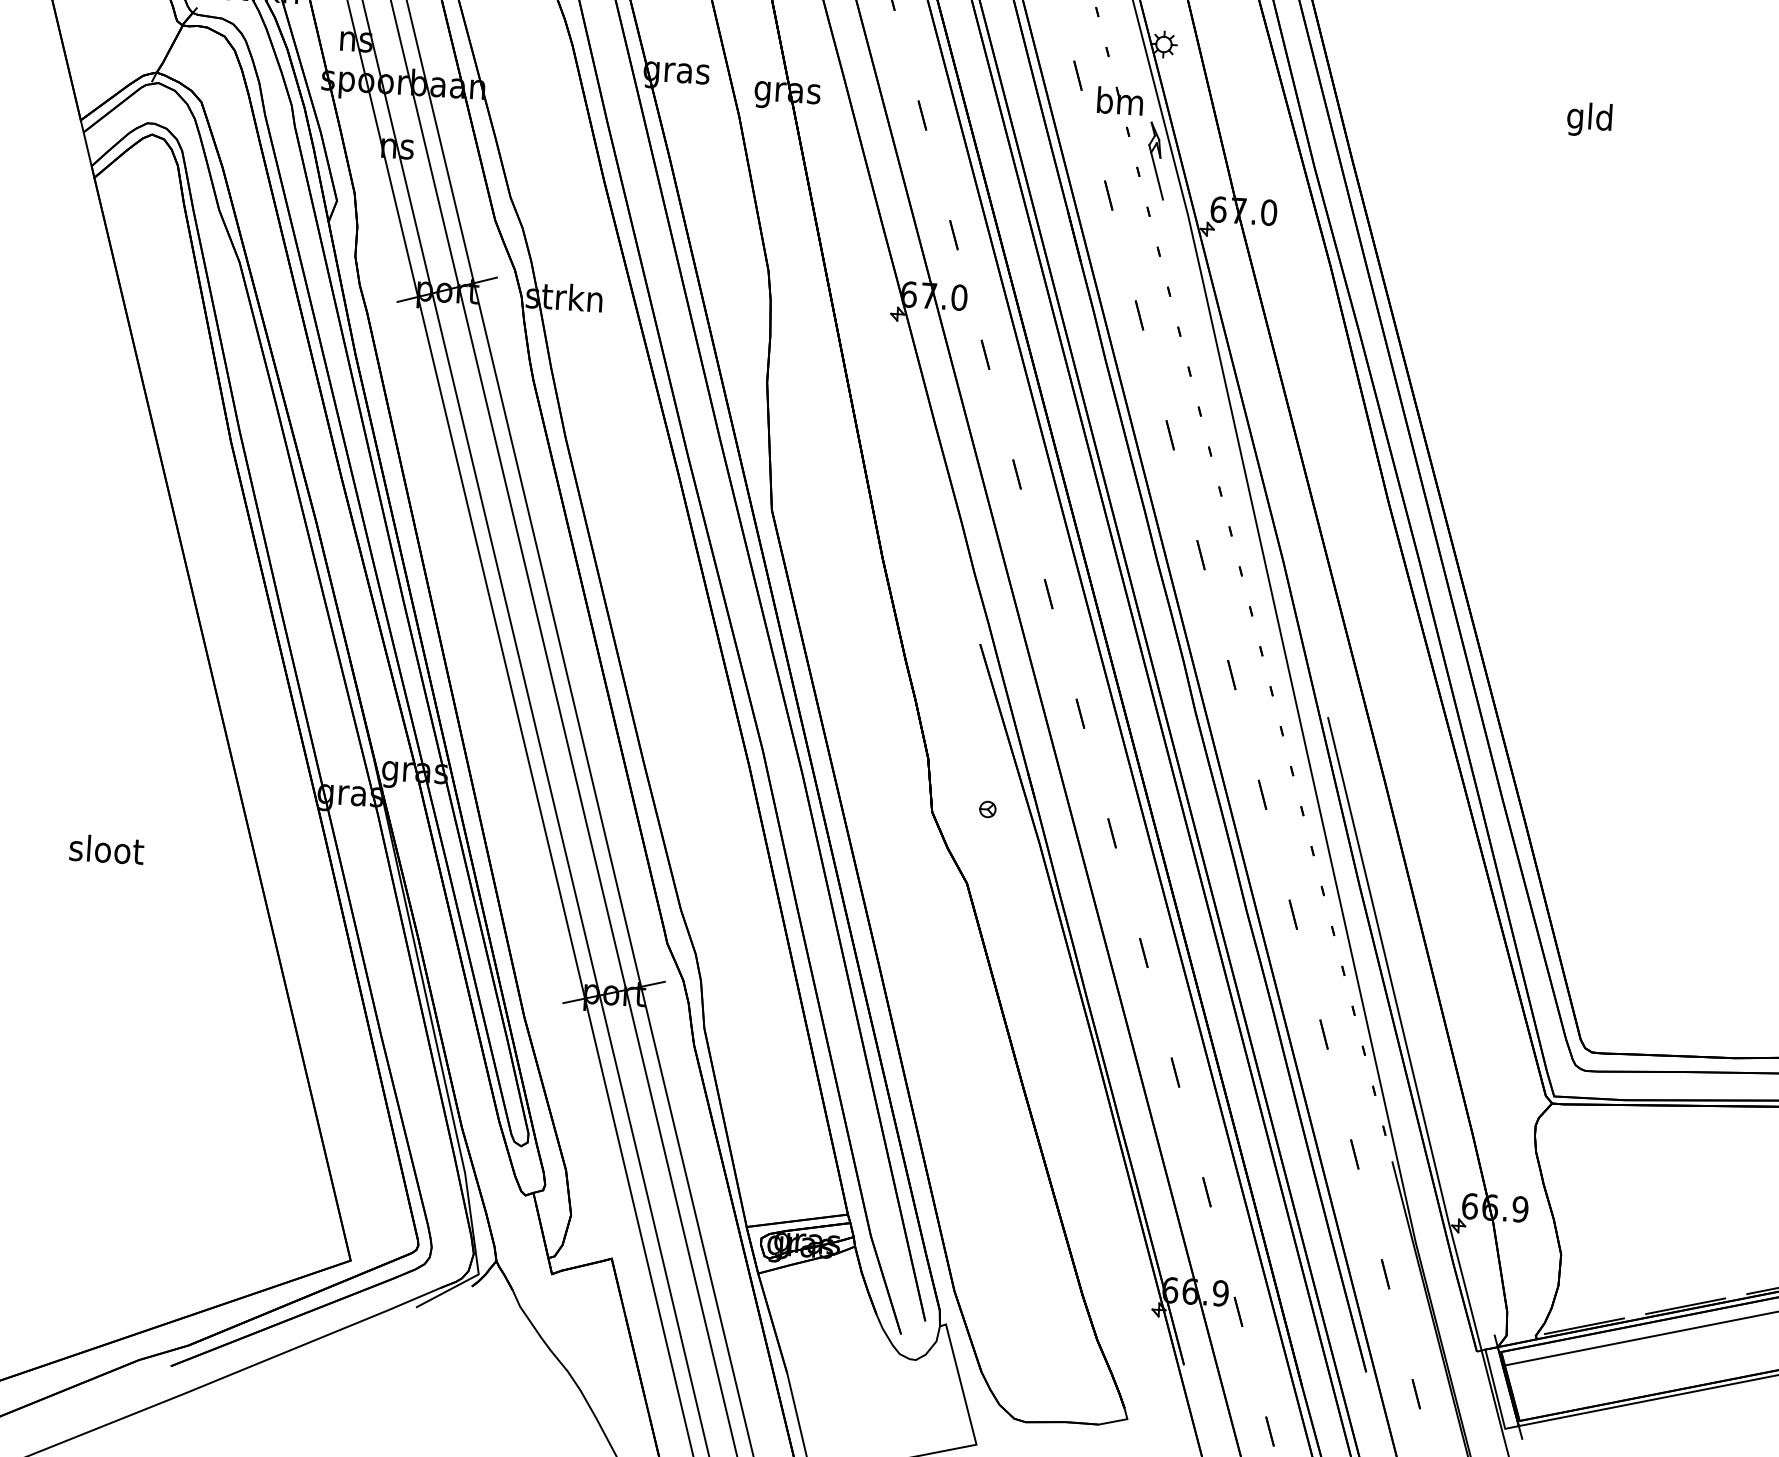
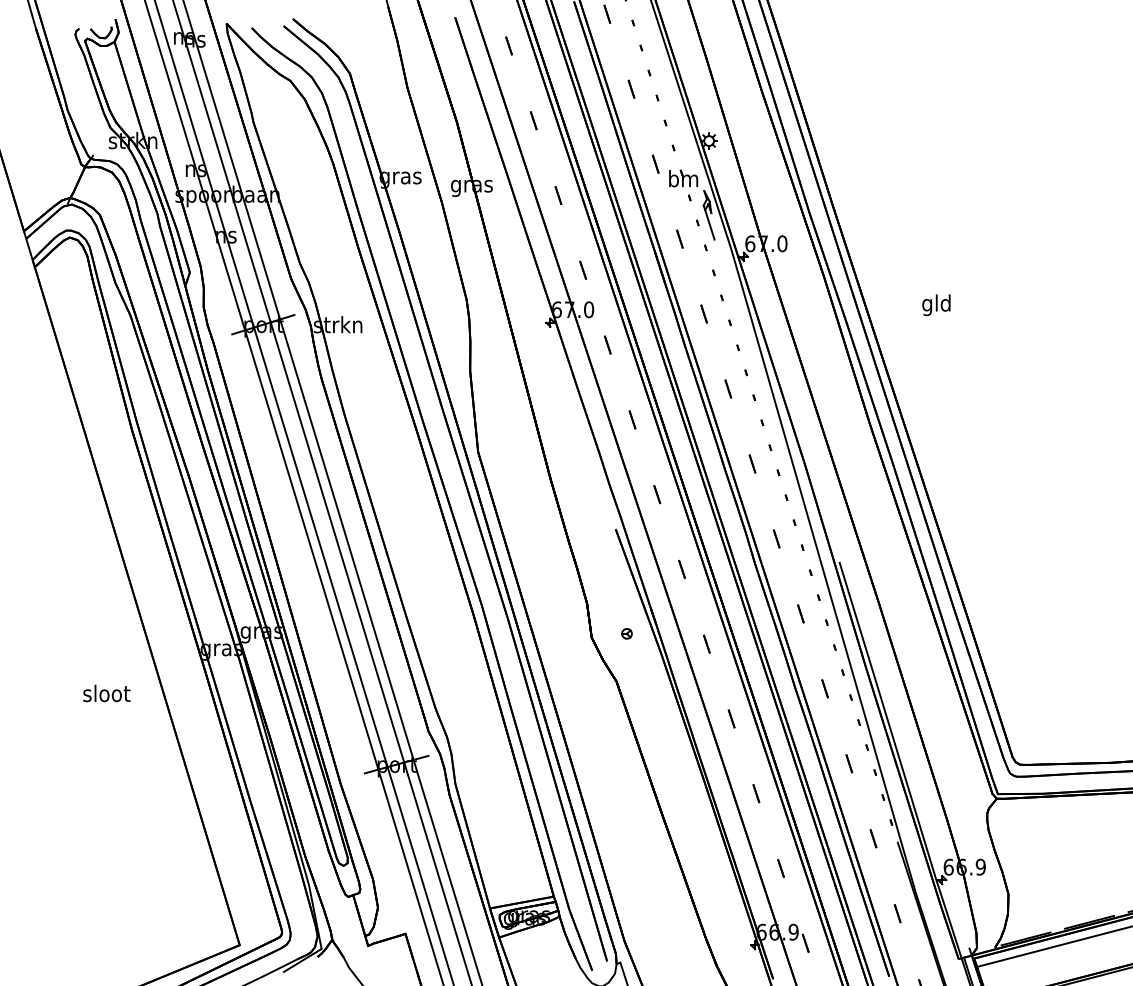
text: (1589, 120) -> (936, 305), moved
text: (106, 849) -> (106, 693), moved

